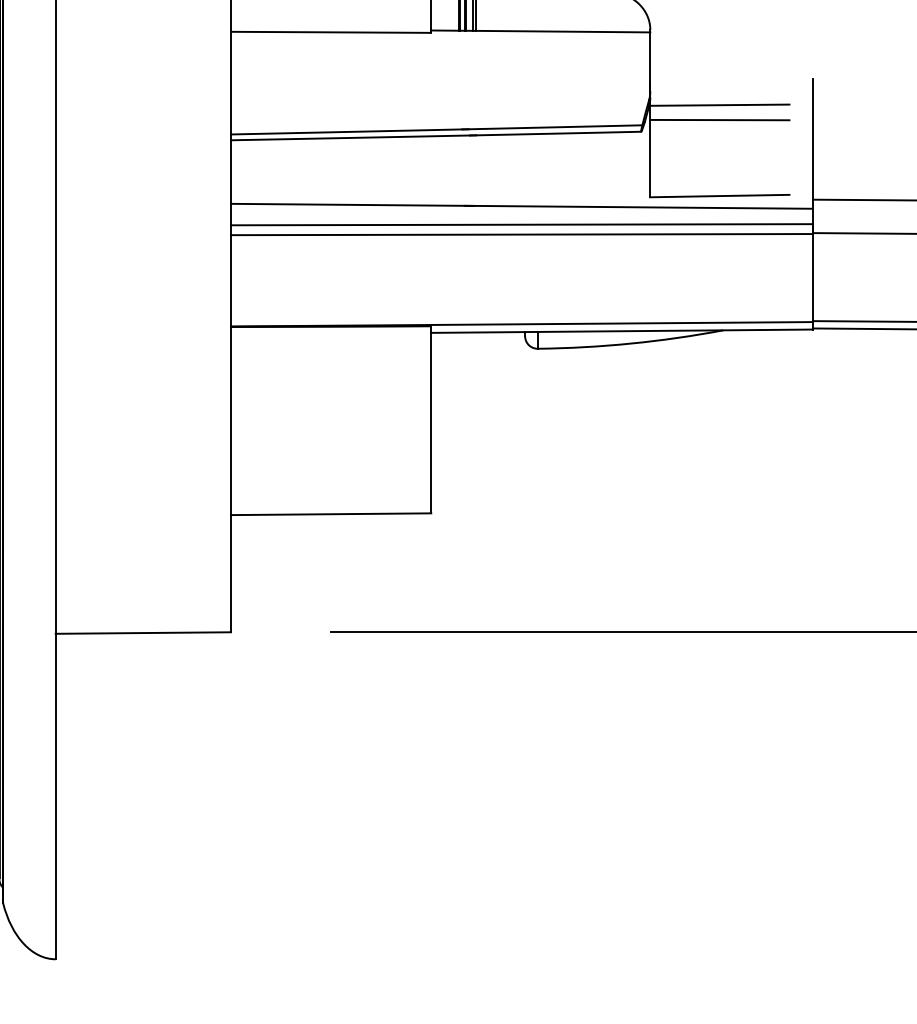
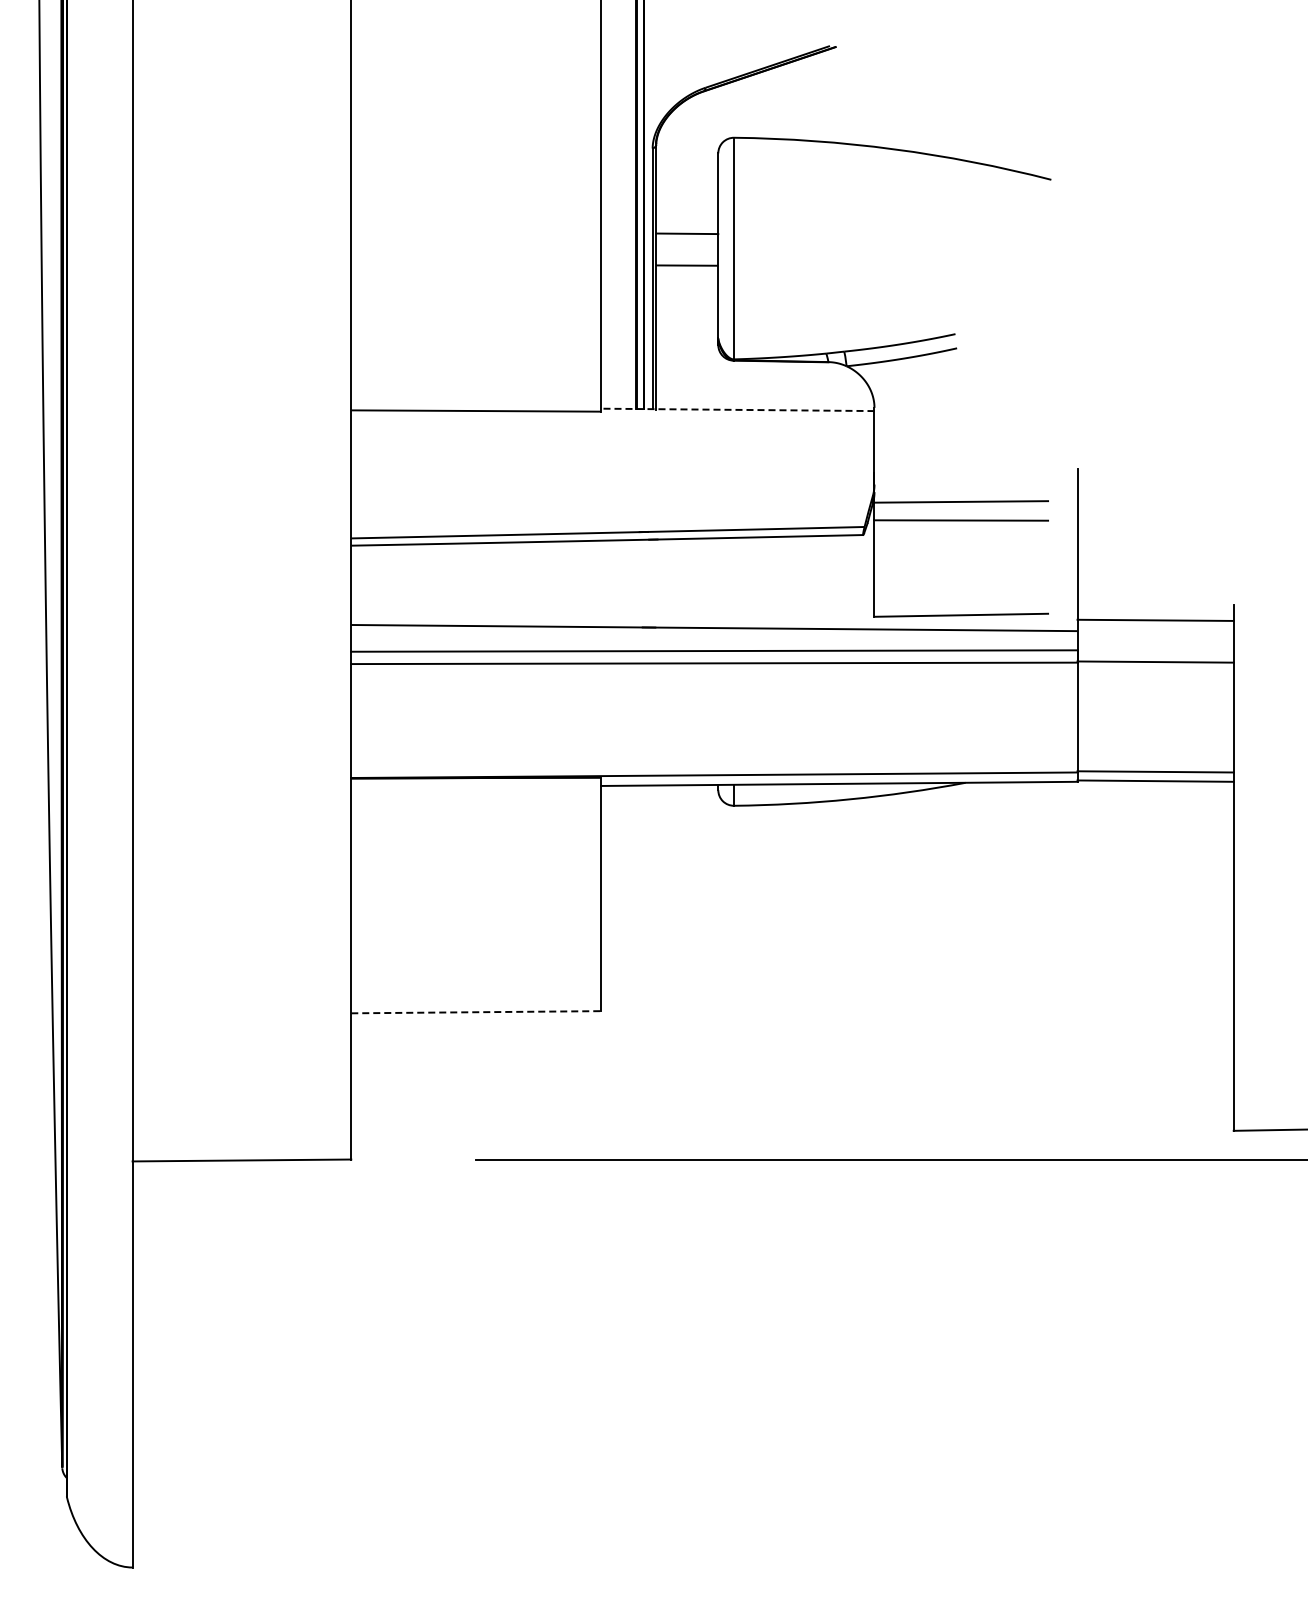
line: (540, 31) -> (737, 409), solid -> dashed
line: (331, 514) -> (476, 1012), solid -> dashed

